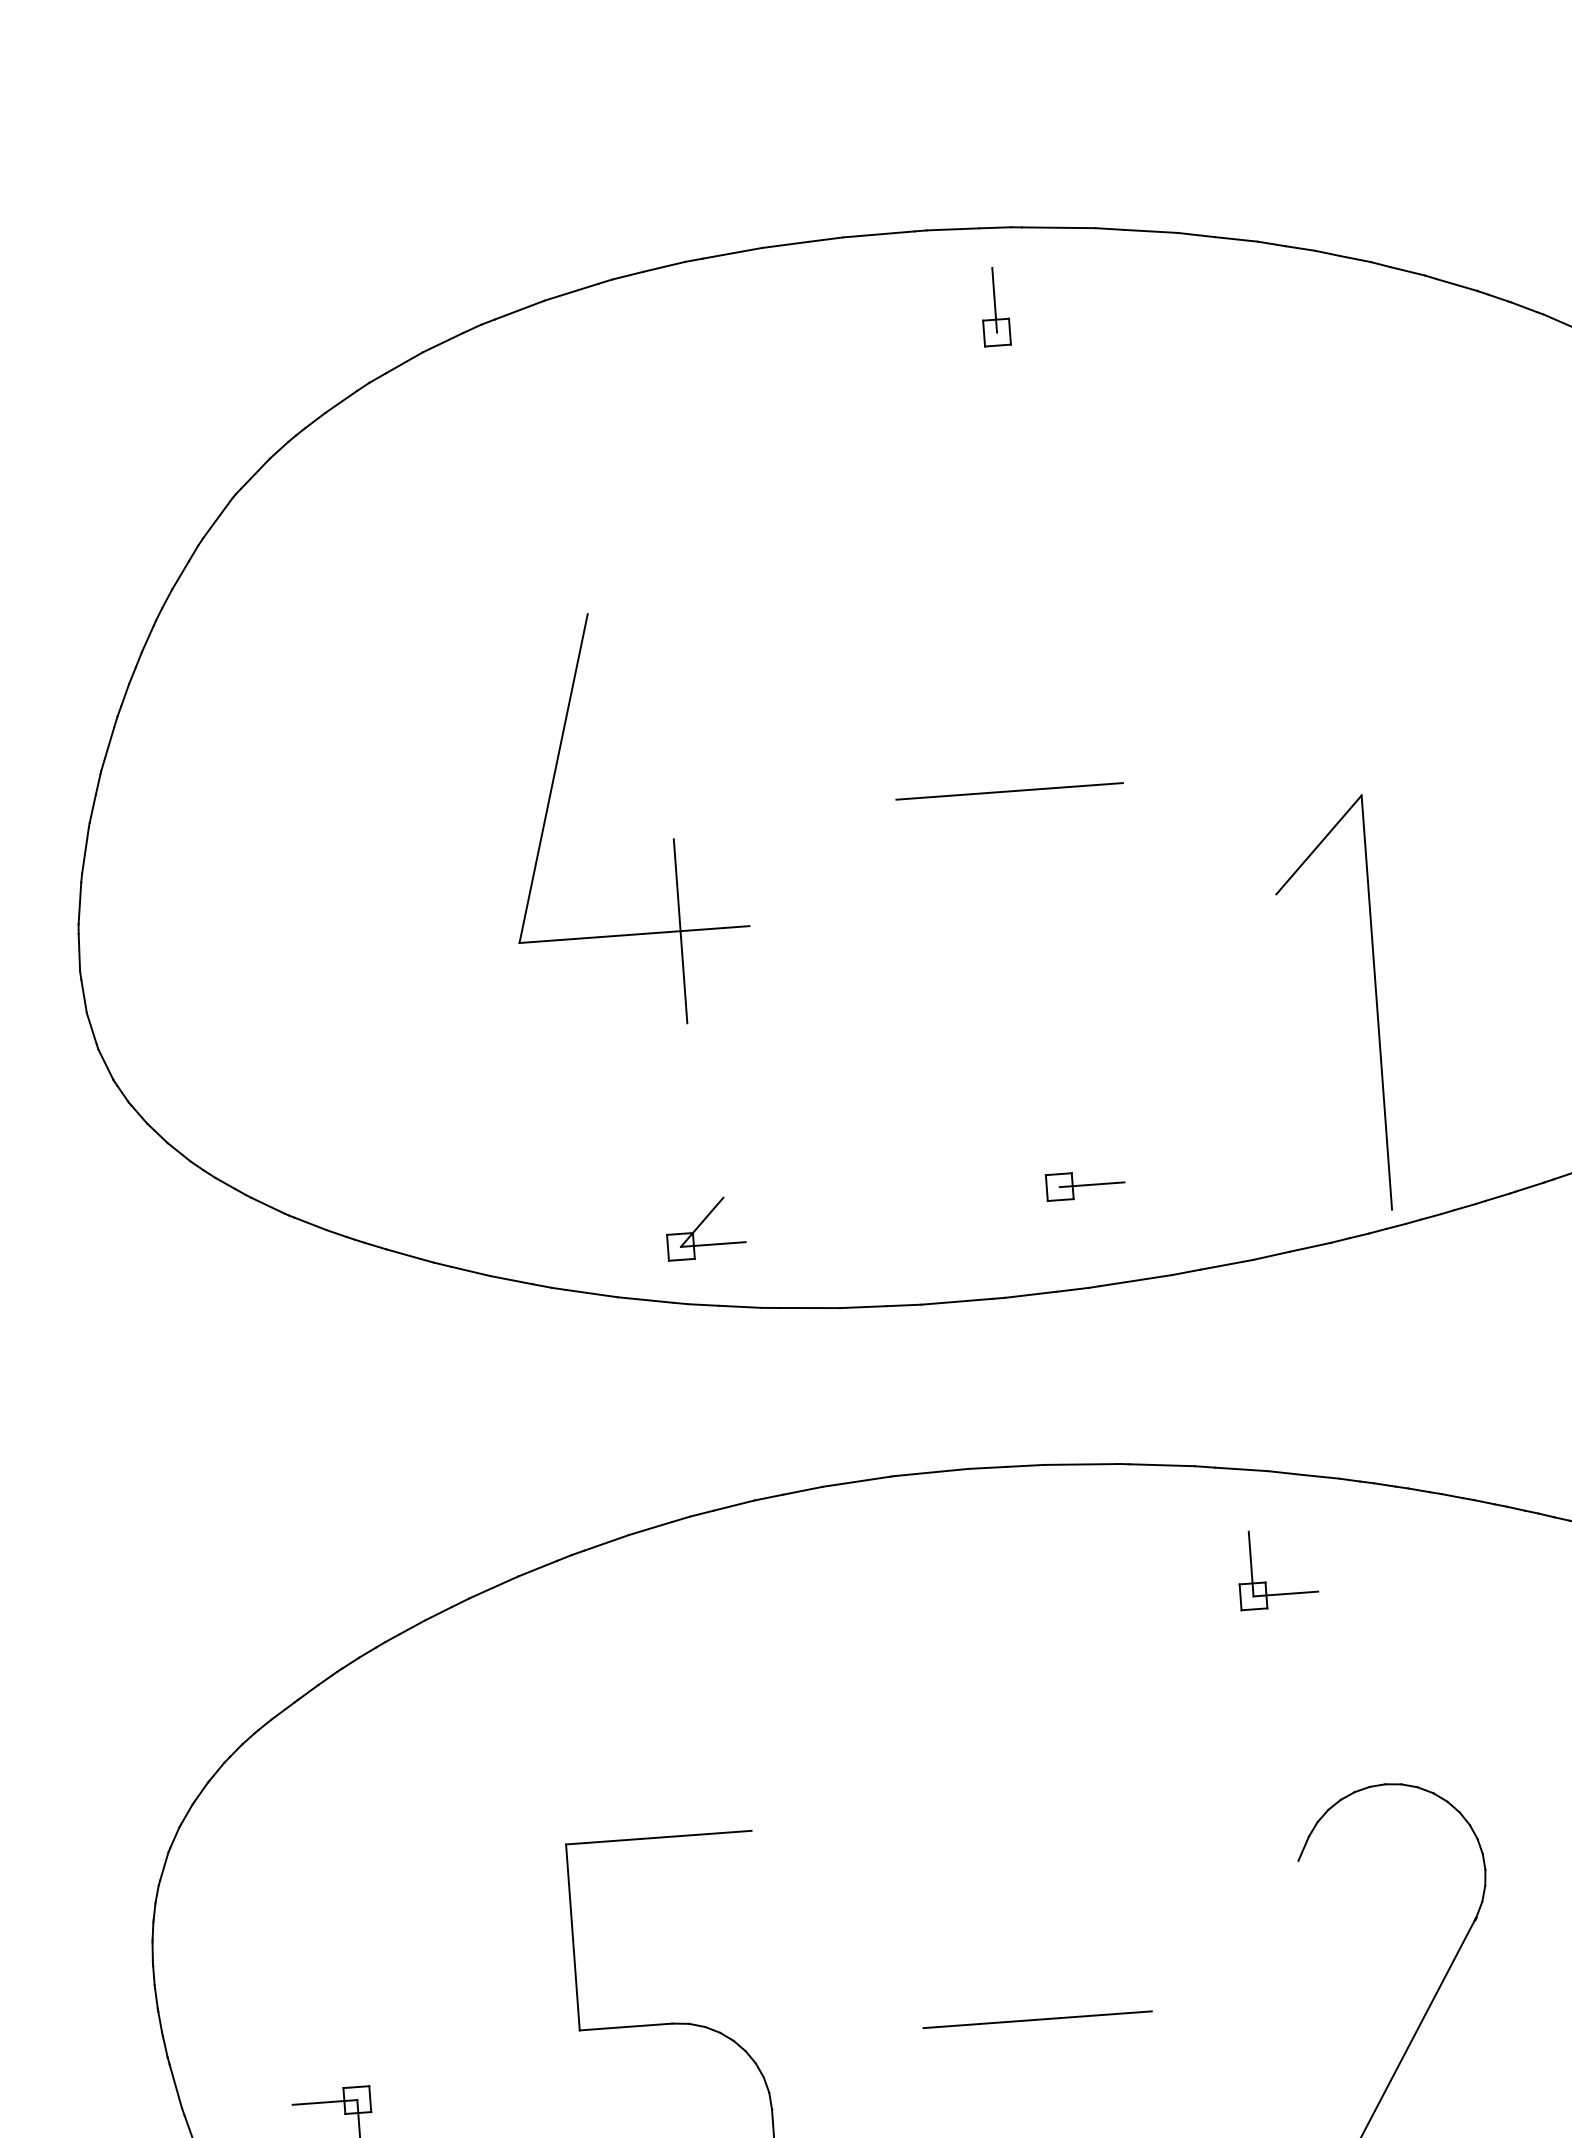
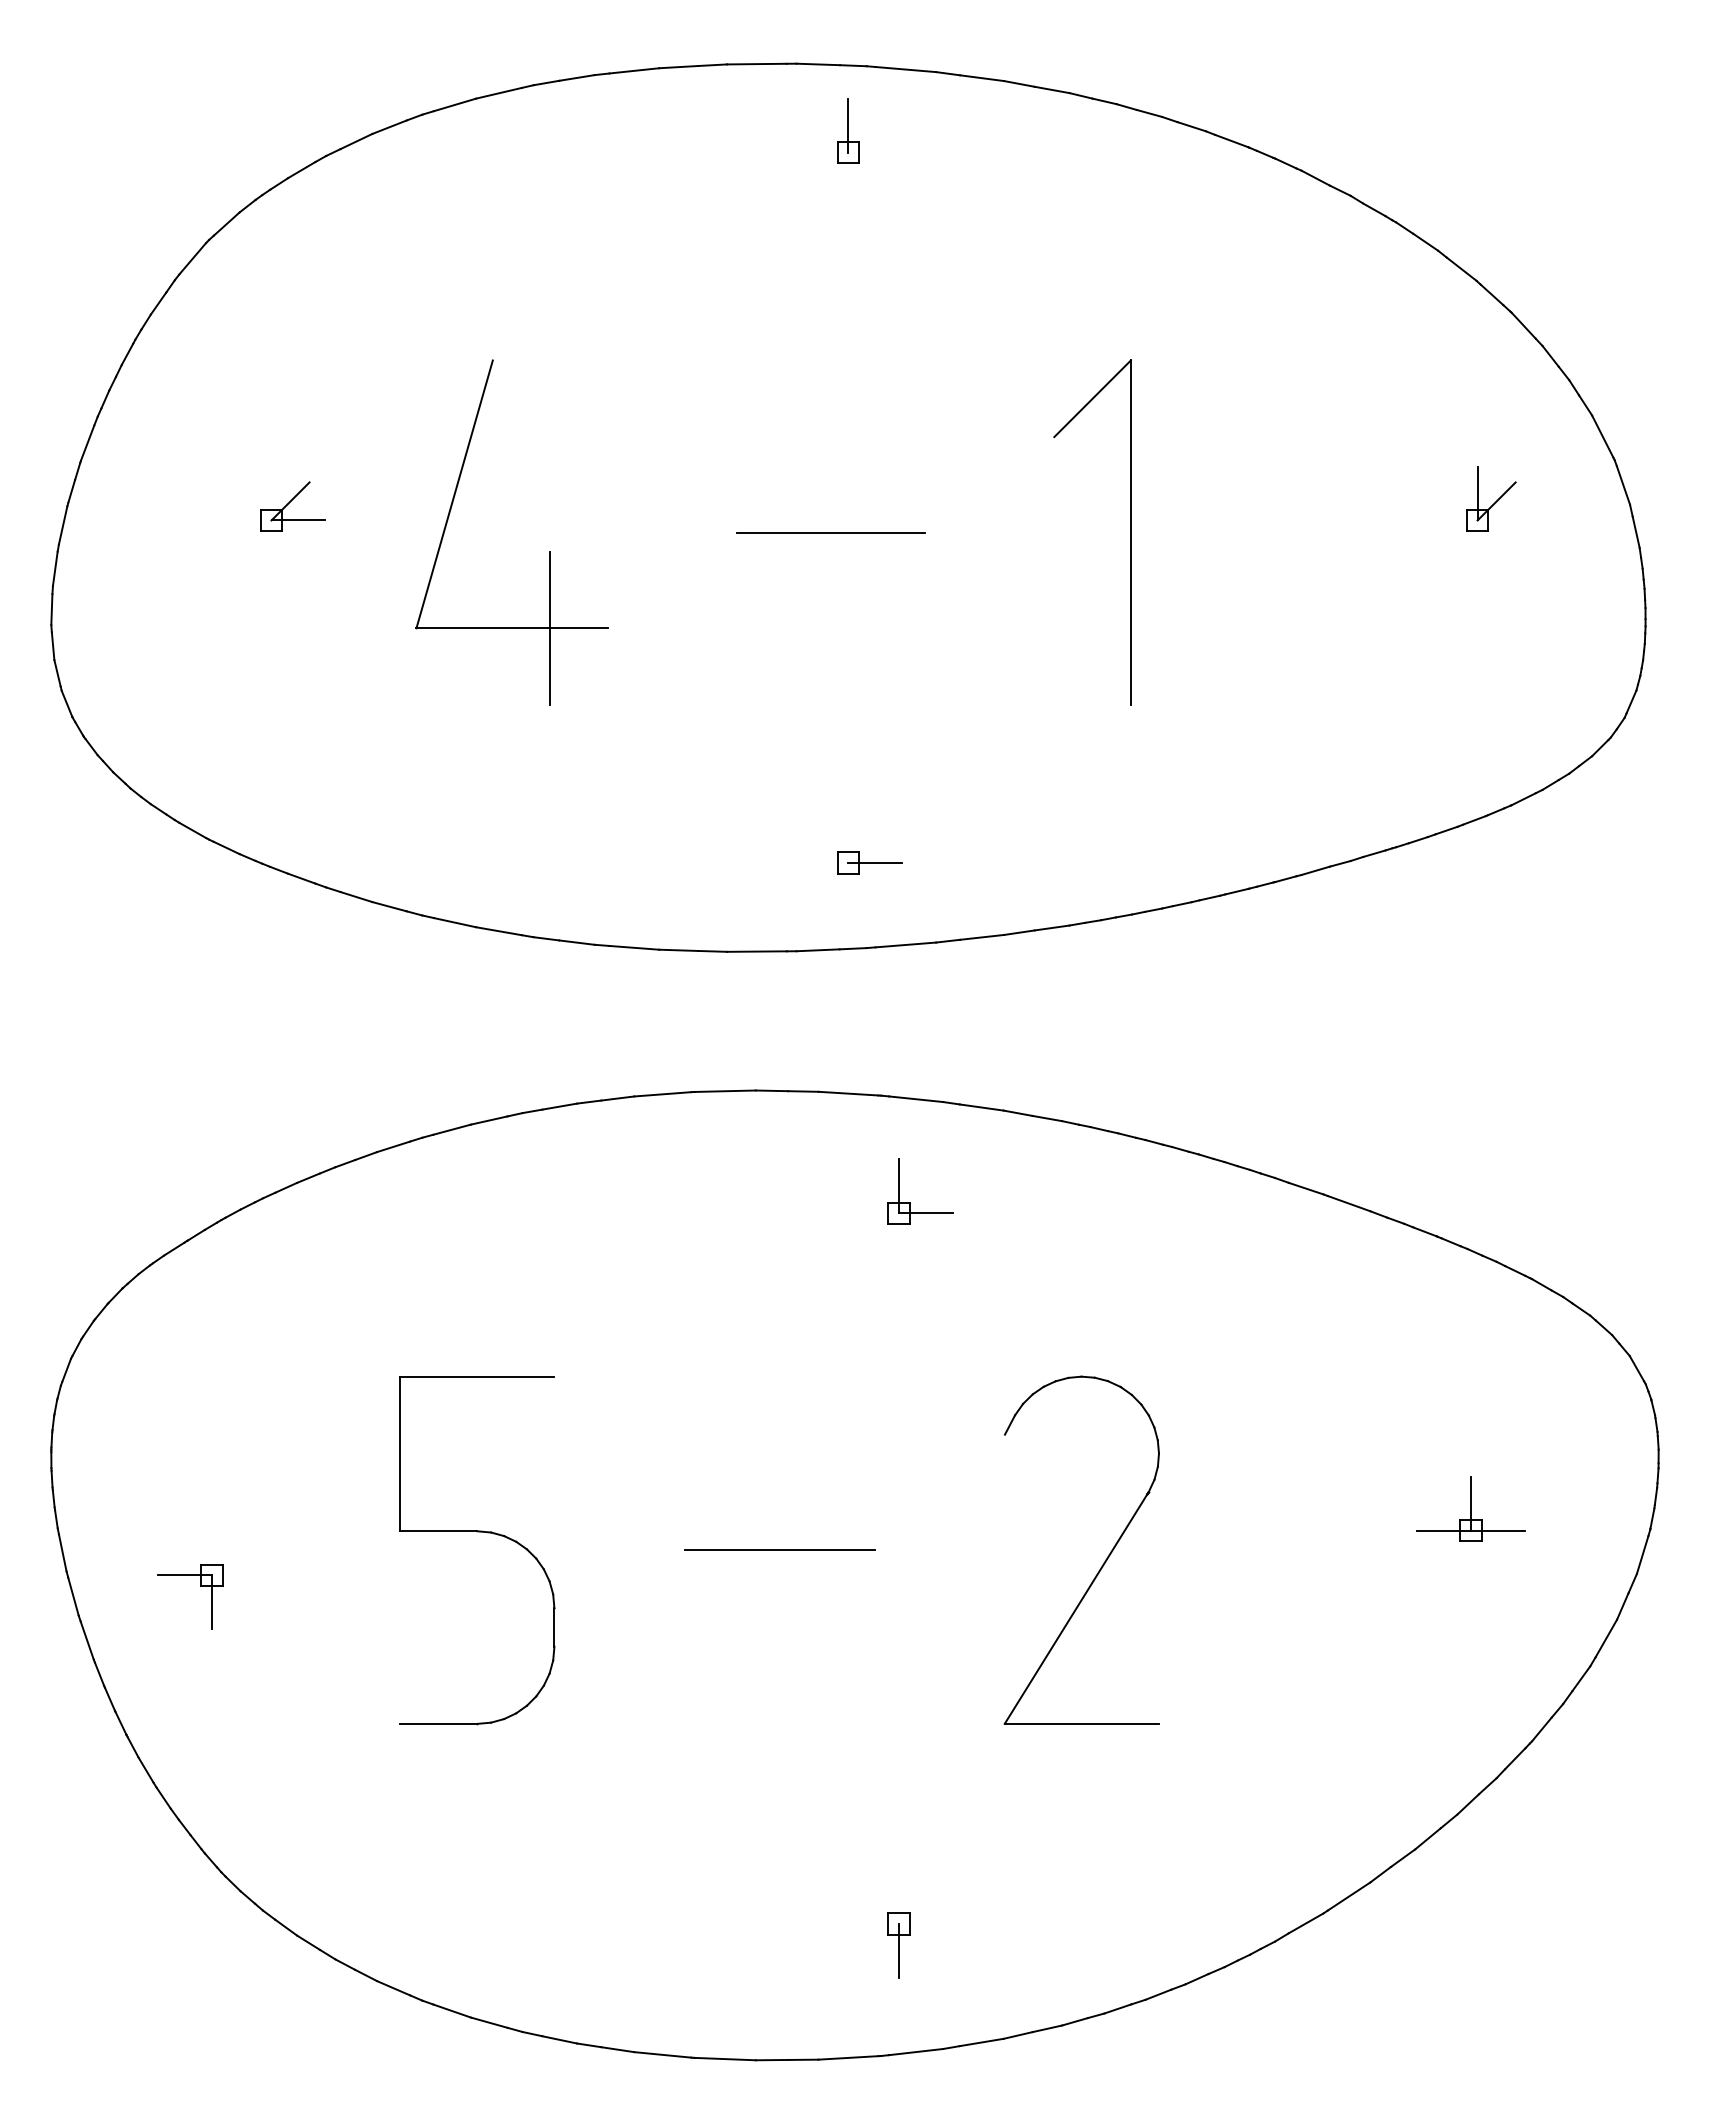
part: (1376, 1002) -> (1130, 532), moved
part: (704, 1228) -> (292, 506), moved
part: (1266, 1582) -> (910, 1202), moved

